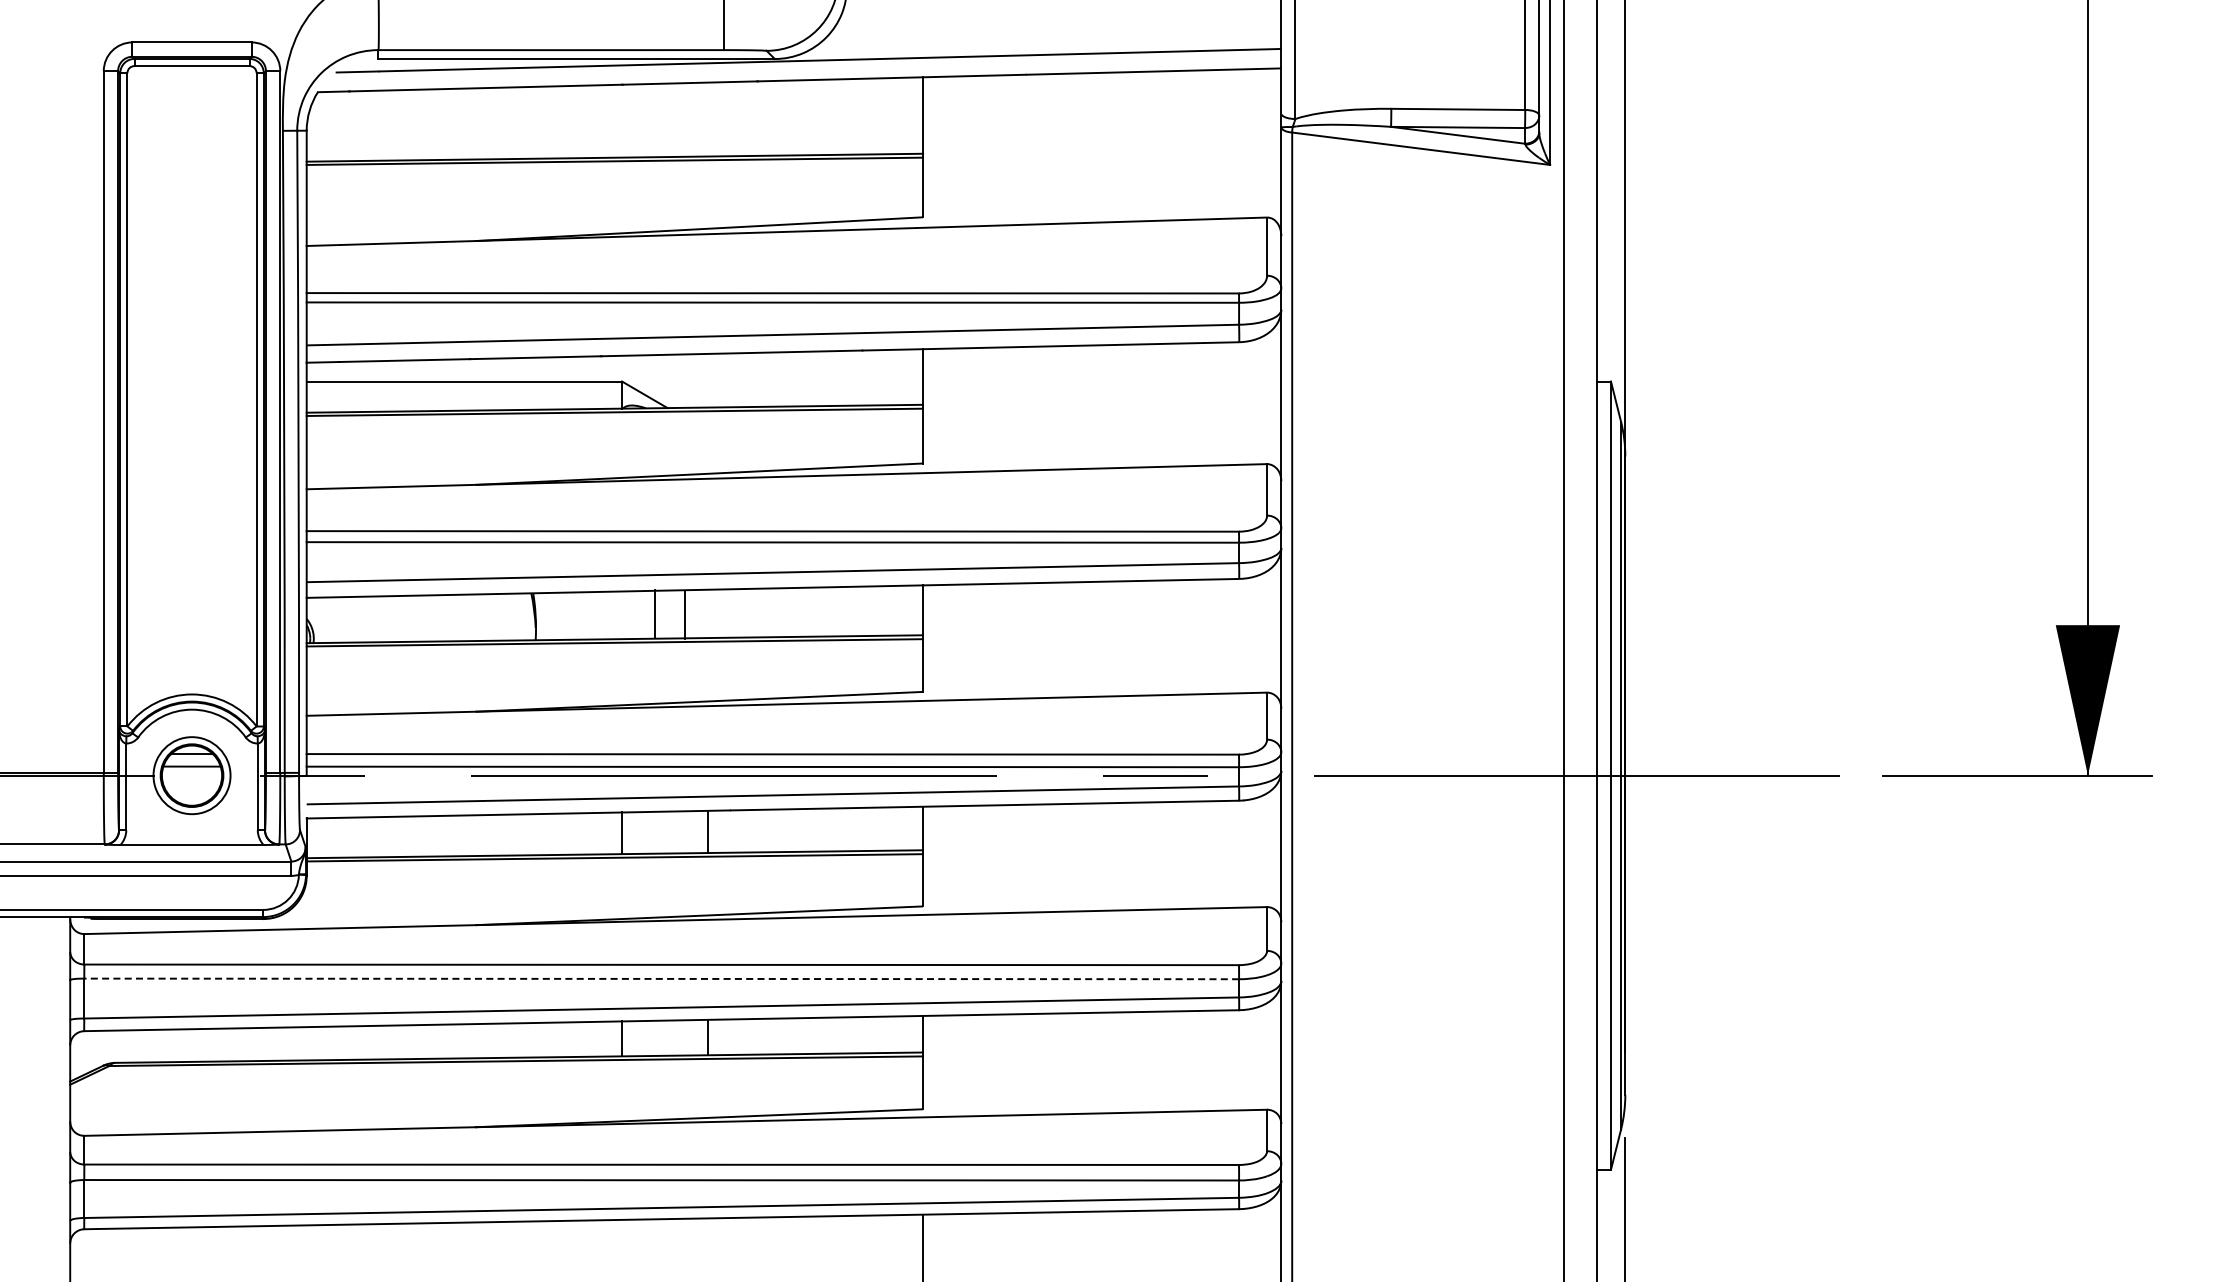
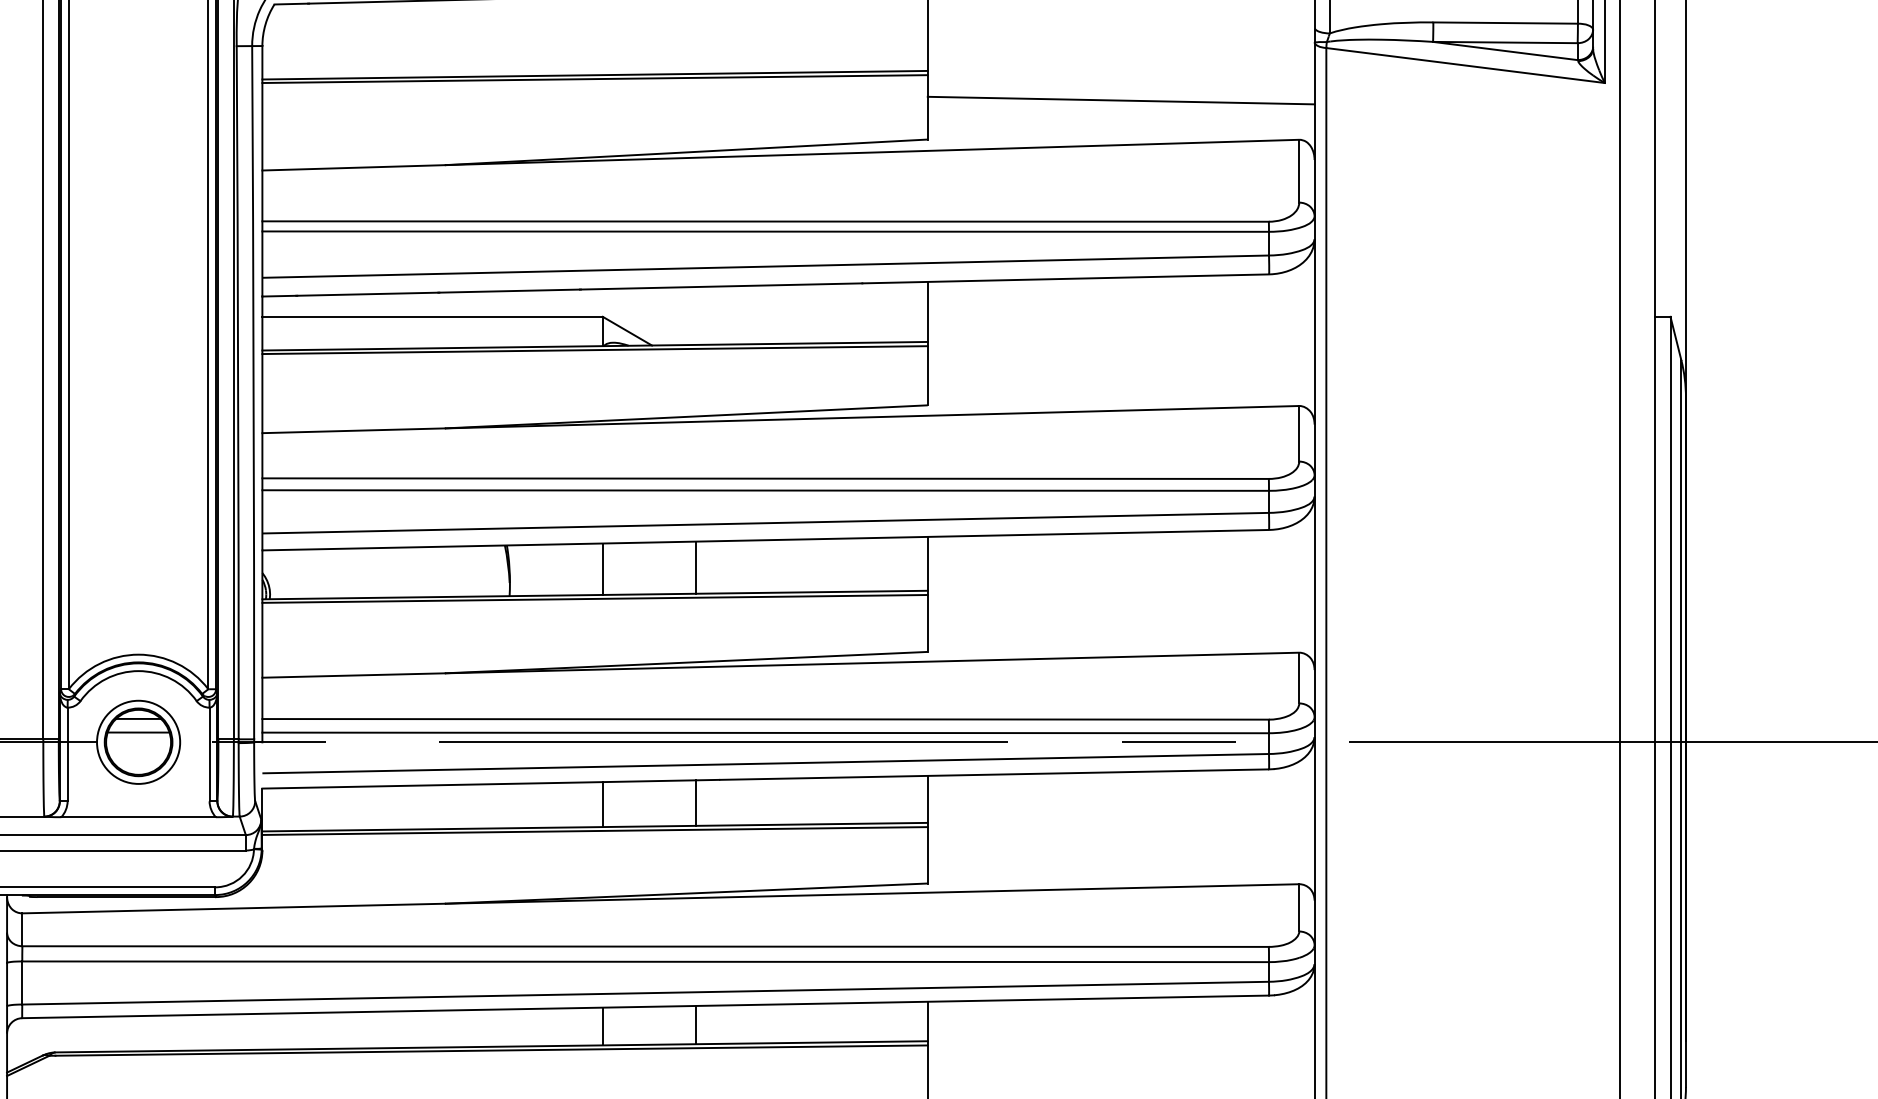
line: (1102, 180) -> (1121, 99), added
line: (655, 613) -> (696, 567), moved
line: (685, 615) -> (603, 569), moved
line: (661, 978) -> (645, 961), dashed -> solid

